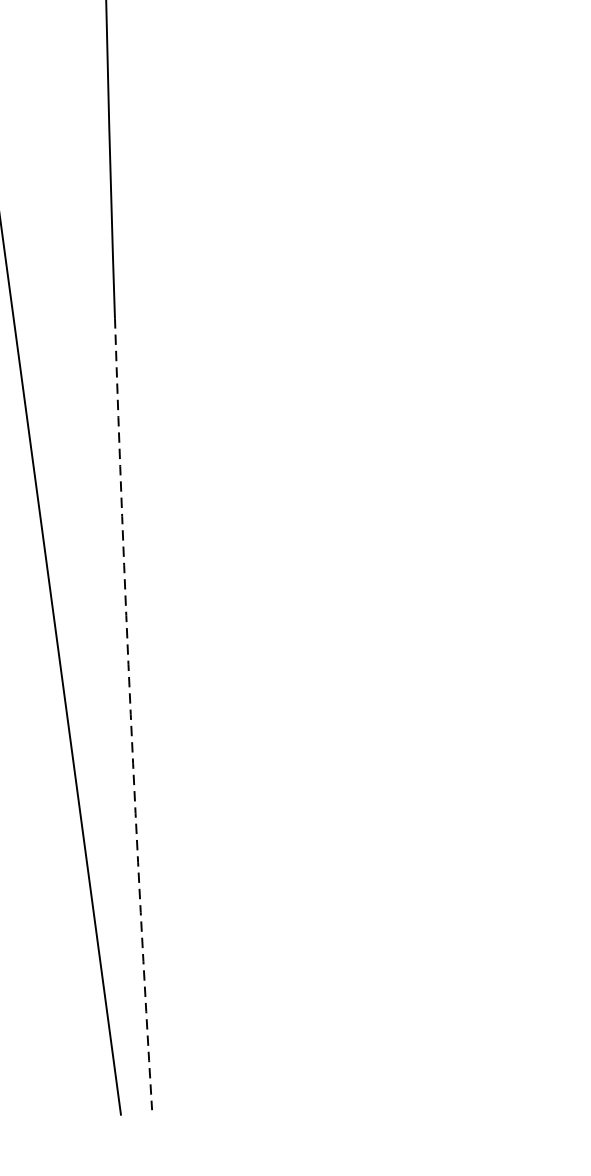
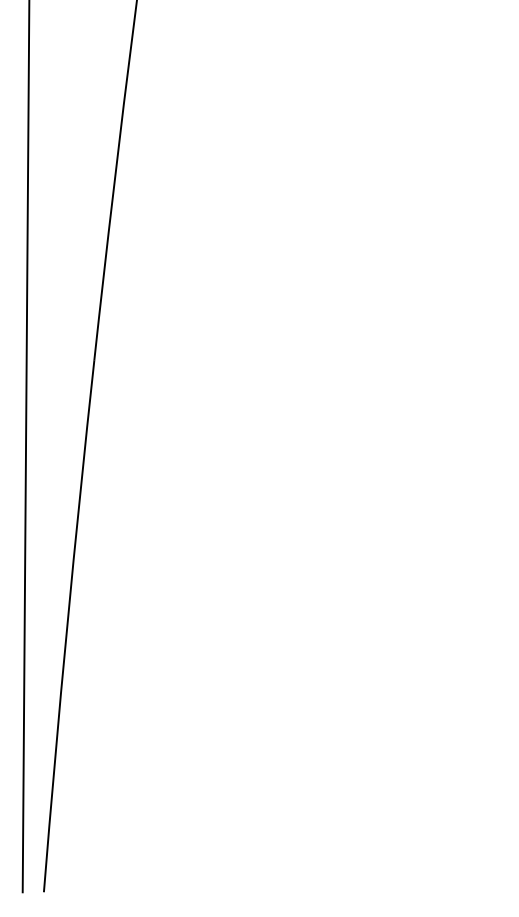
arc: (131, 714) -> (67, 626), dashed -> solid

